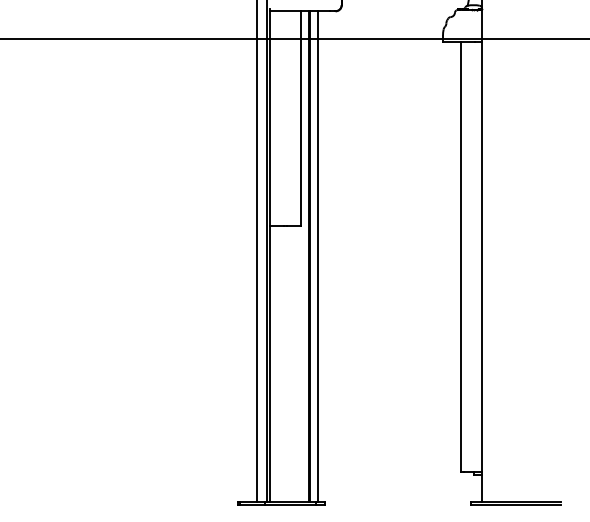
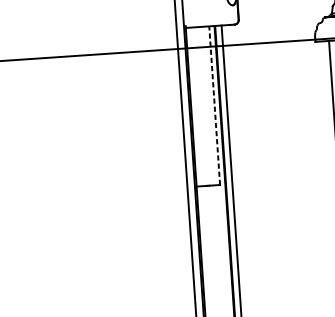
line: (301, 118) -> (214, 105), solid -> dashed

